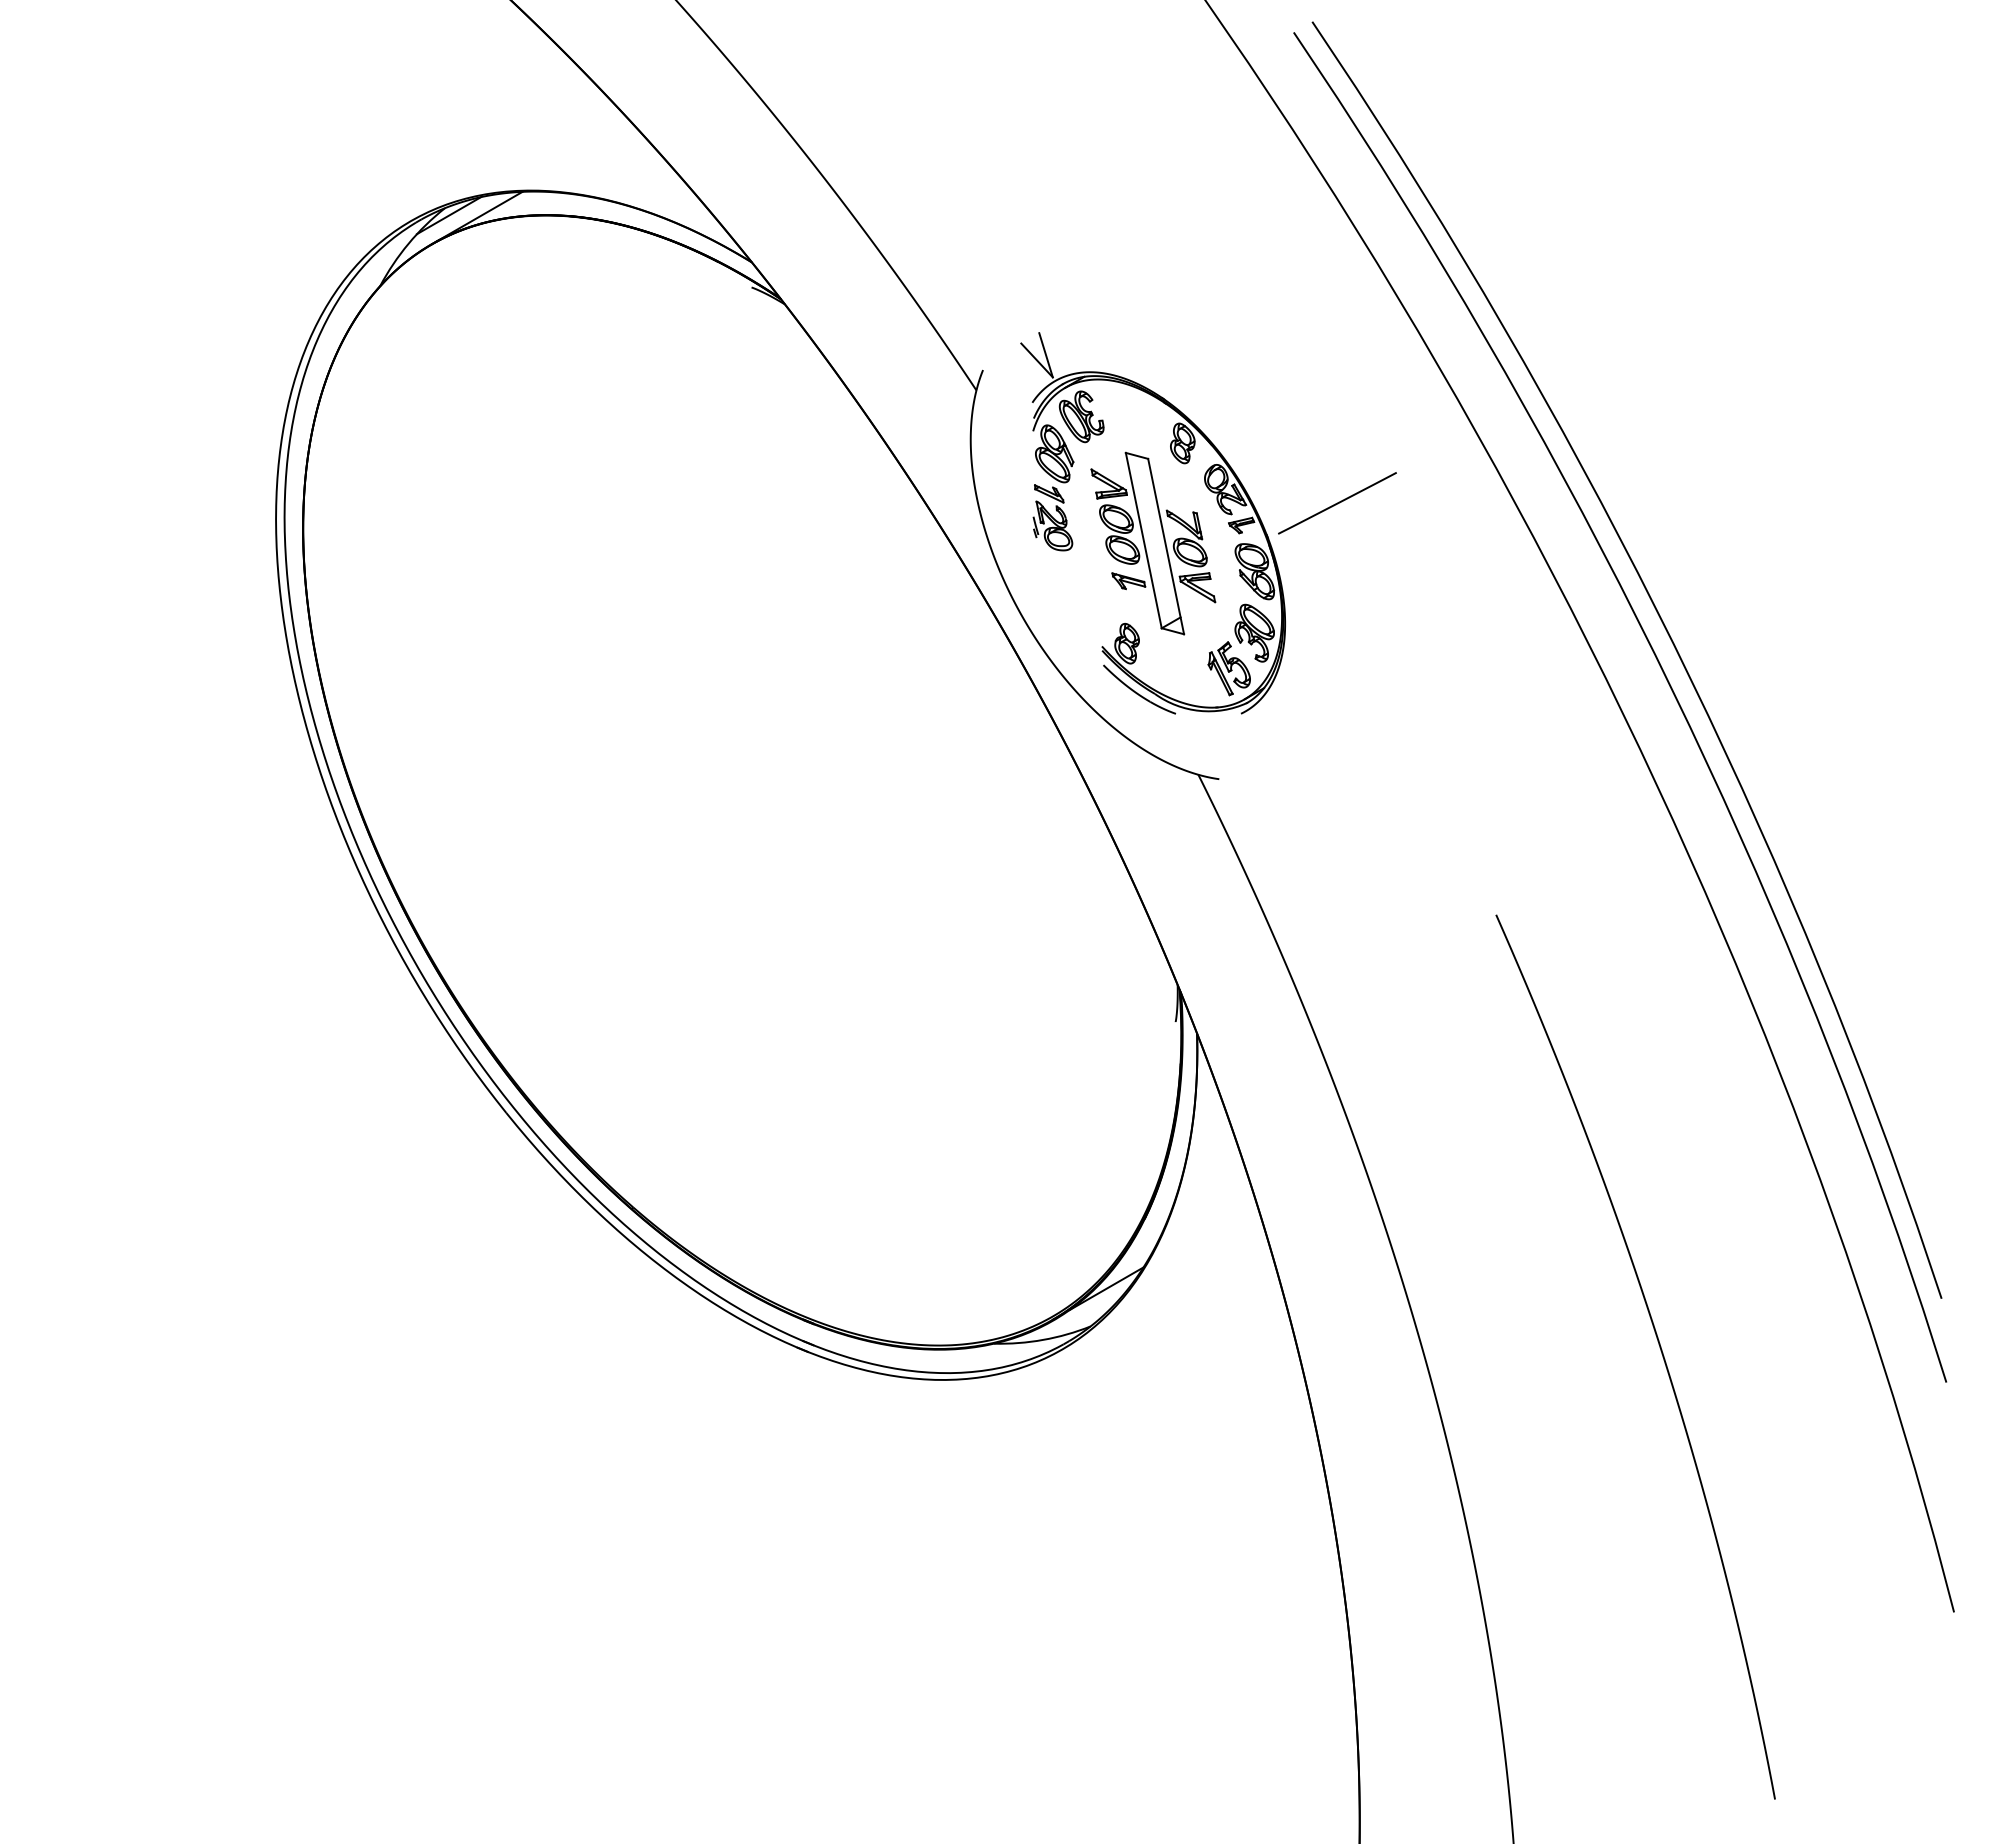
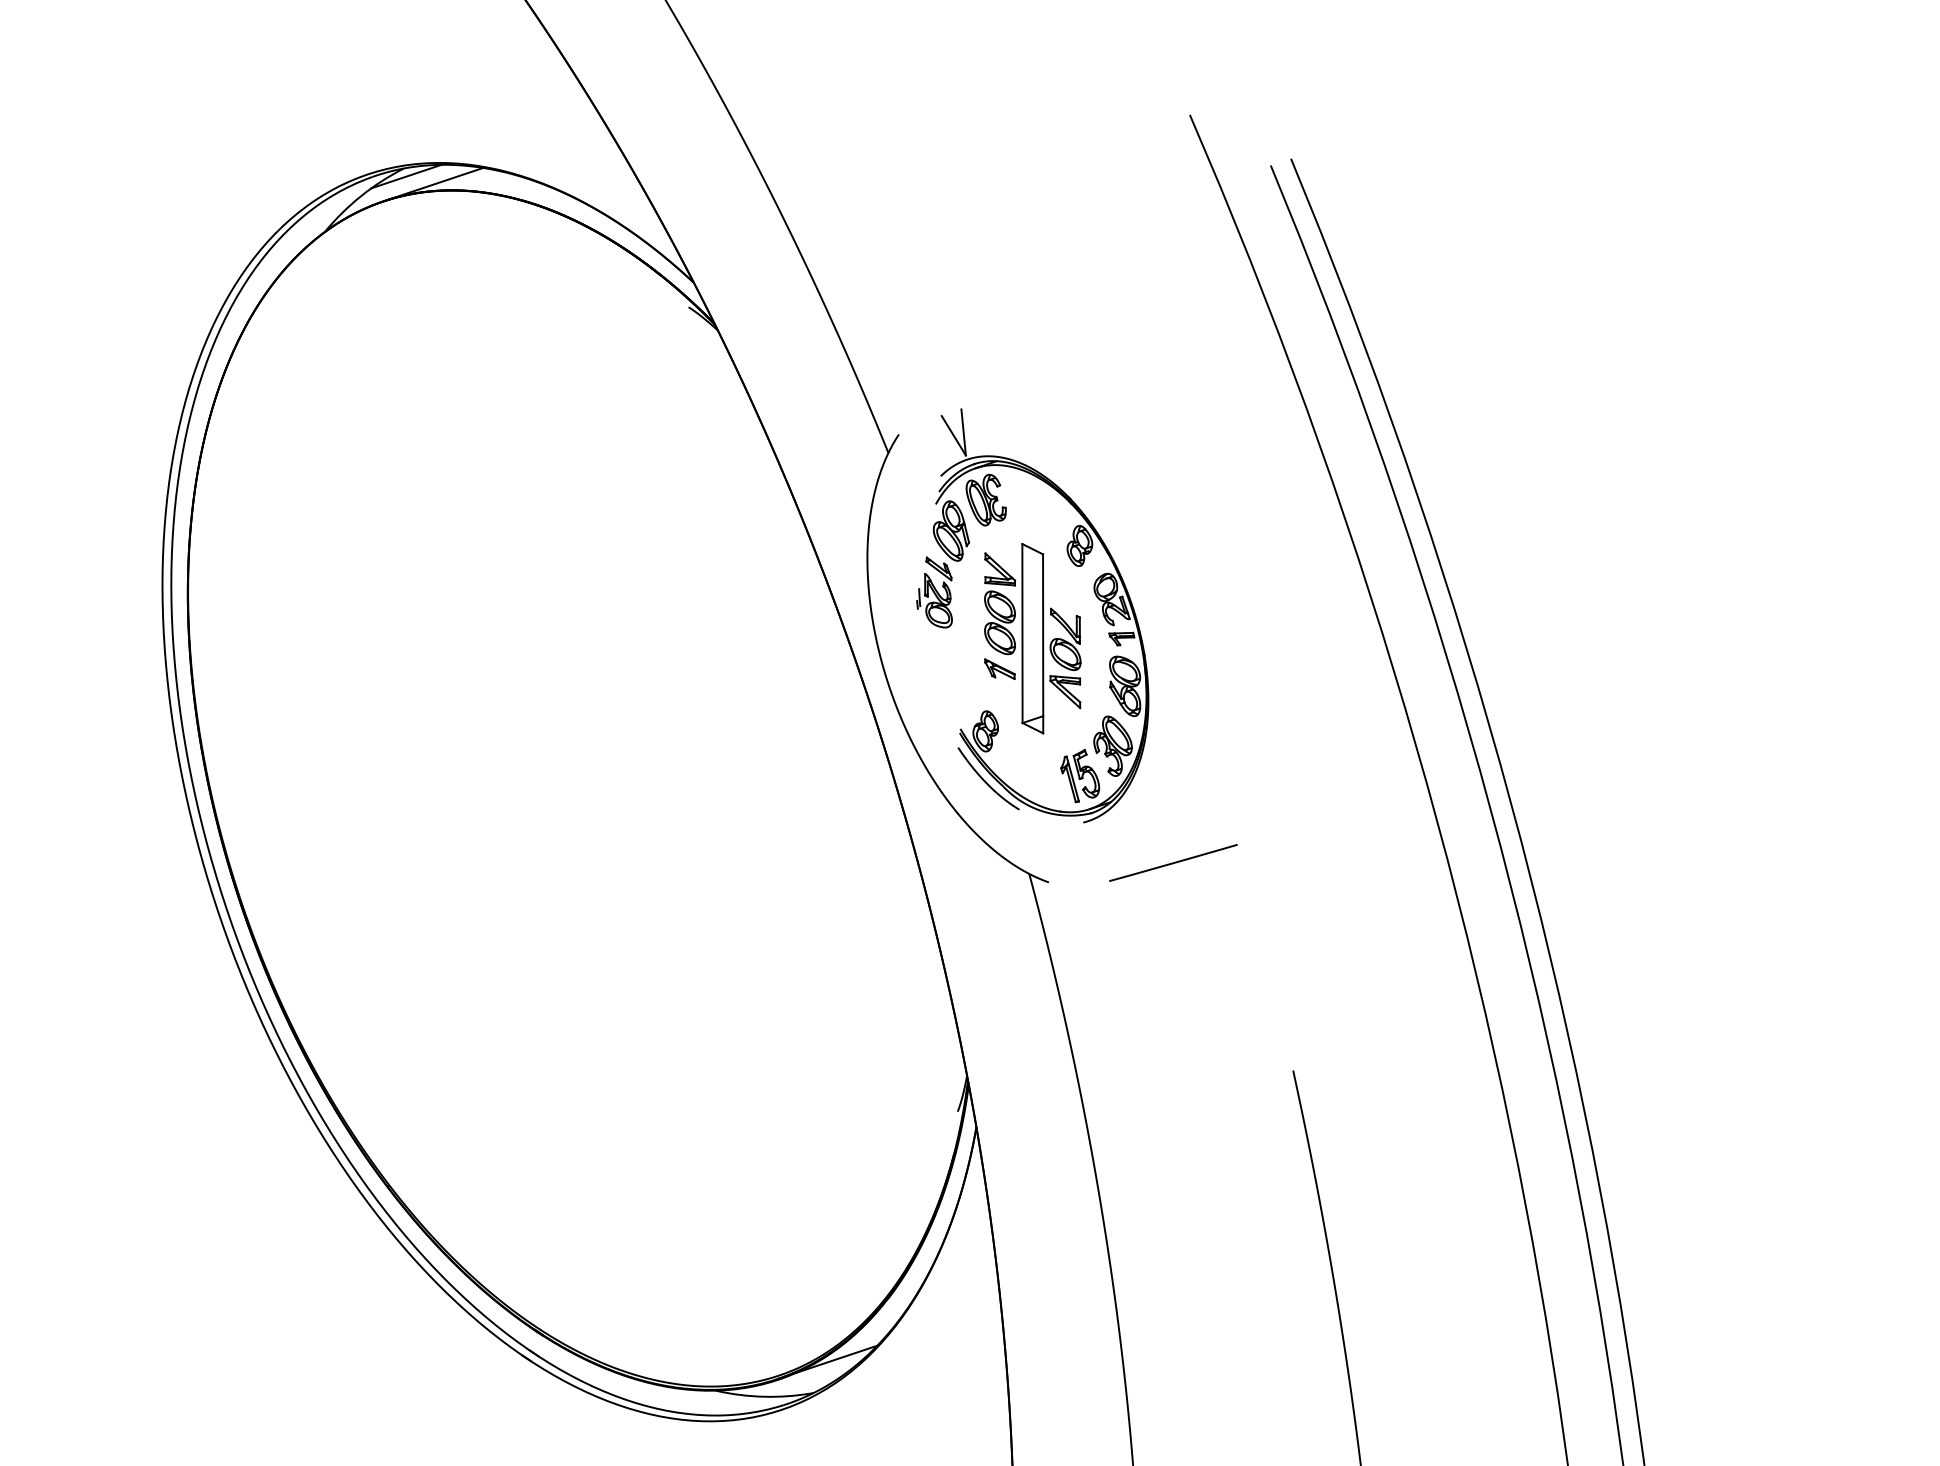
line: (1337, 503) -> (1173, 863), moved

